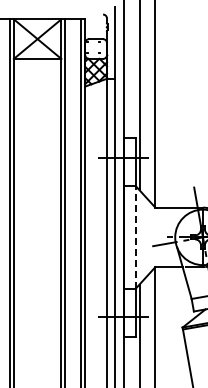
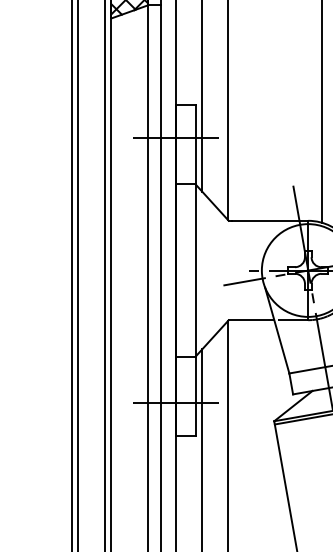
line: (135, 237) -> (195, 270), dashed -> solid

